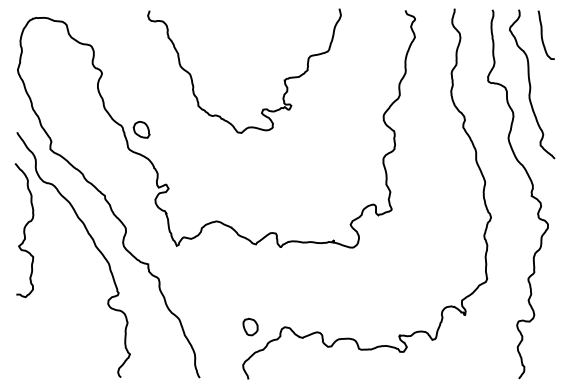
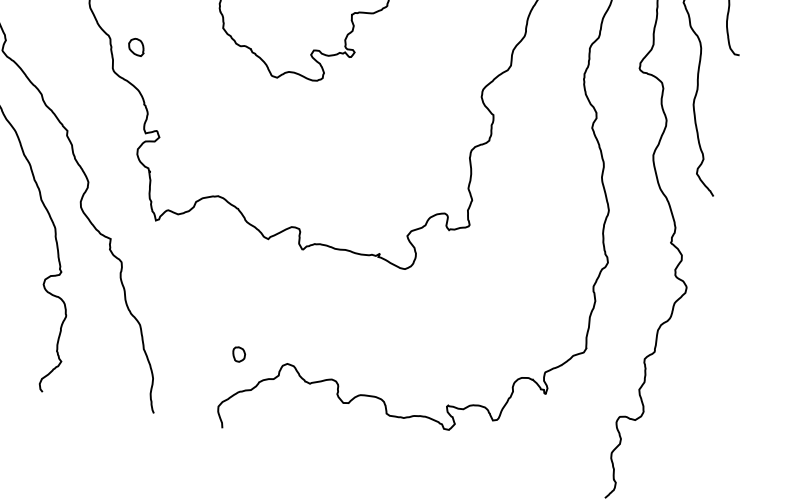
part: (141, 129) -> (136, 46), size x0.7
part: (250, 326) -> (239, 353), size x0.6

